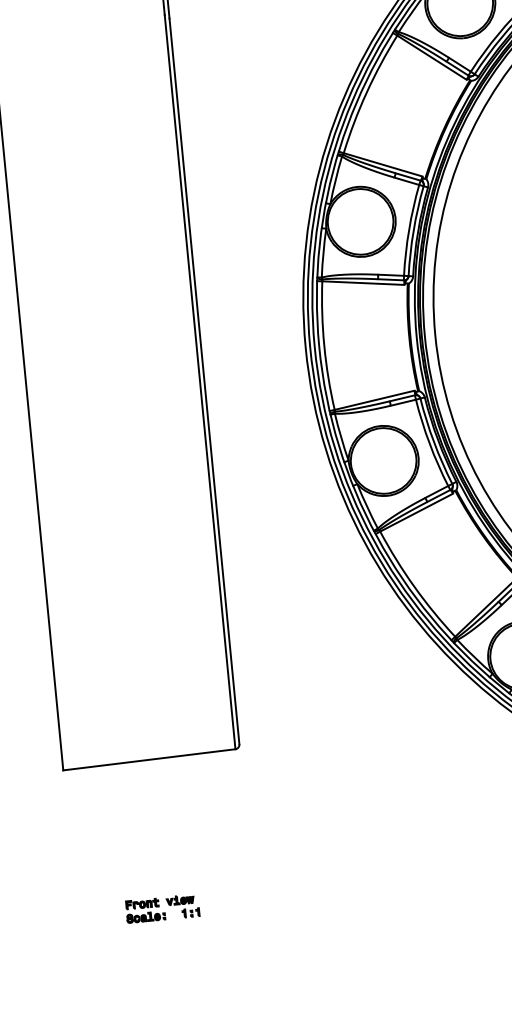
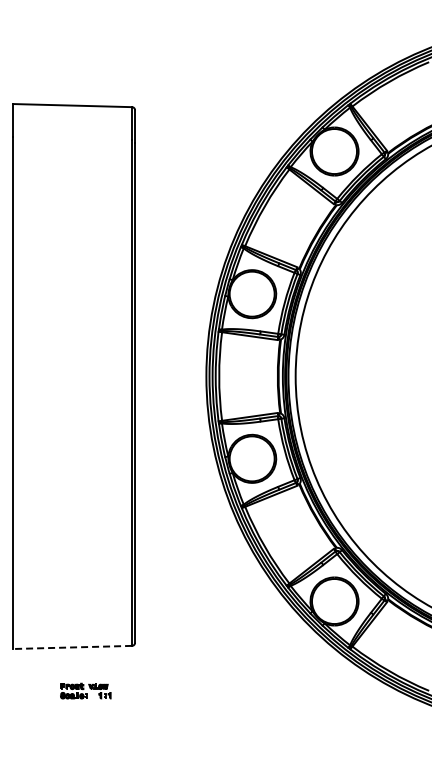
line: (149, 759) -> (72, 647), solid -> dashed
part: (162, 908) -> (85, 690), moved

